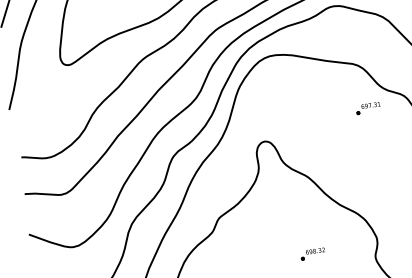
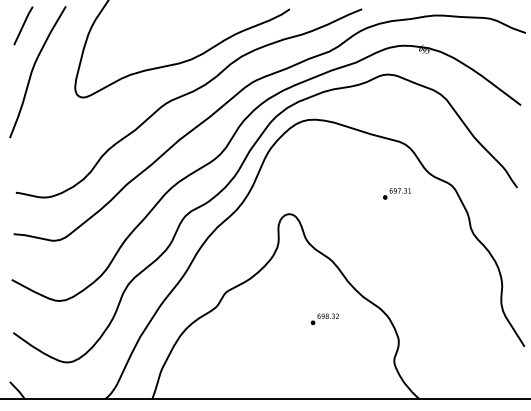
part: (367, 108) -> (396, 193), moved
part: (312, 253) -> (324, 318), moved

